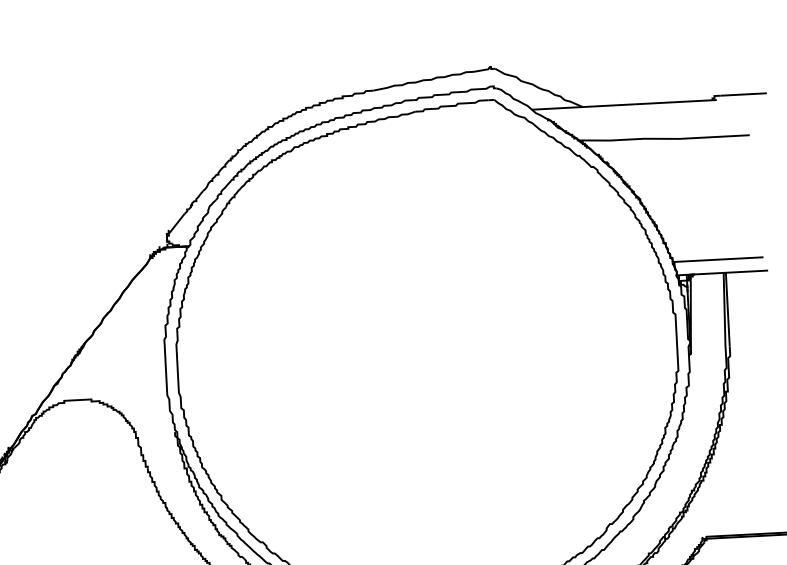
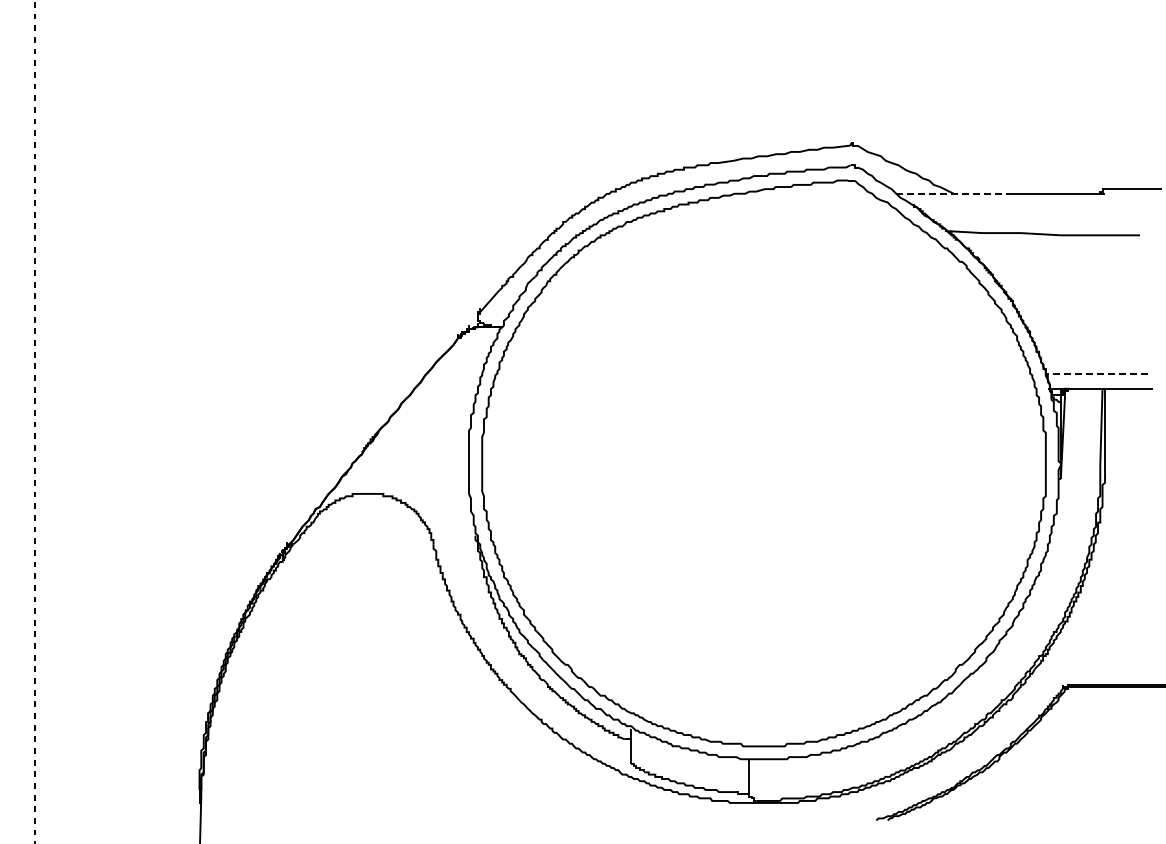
line: (583, 106) -> (954, 193), solid -> dashed
line: (717, 259) -> (1096, 373), solid -> dashed

